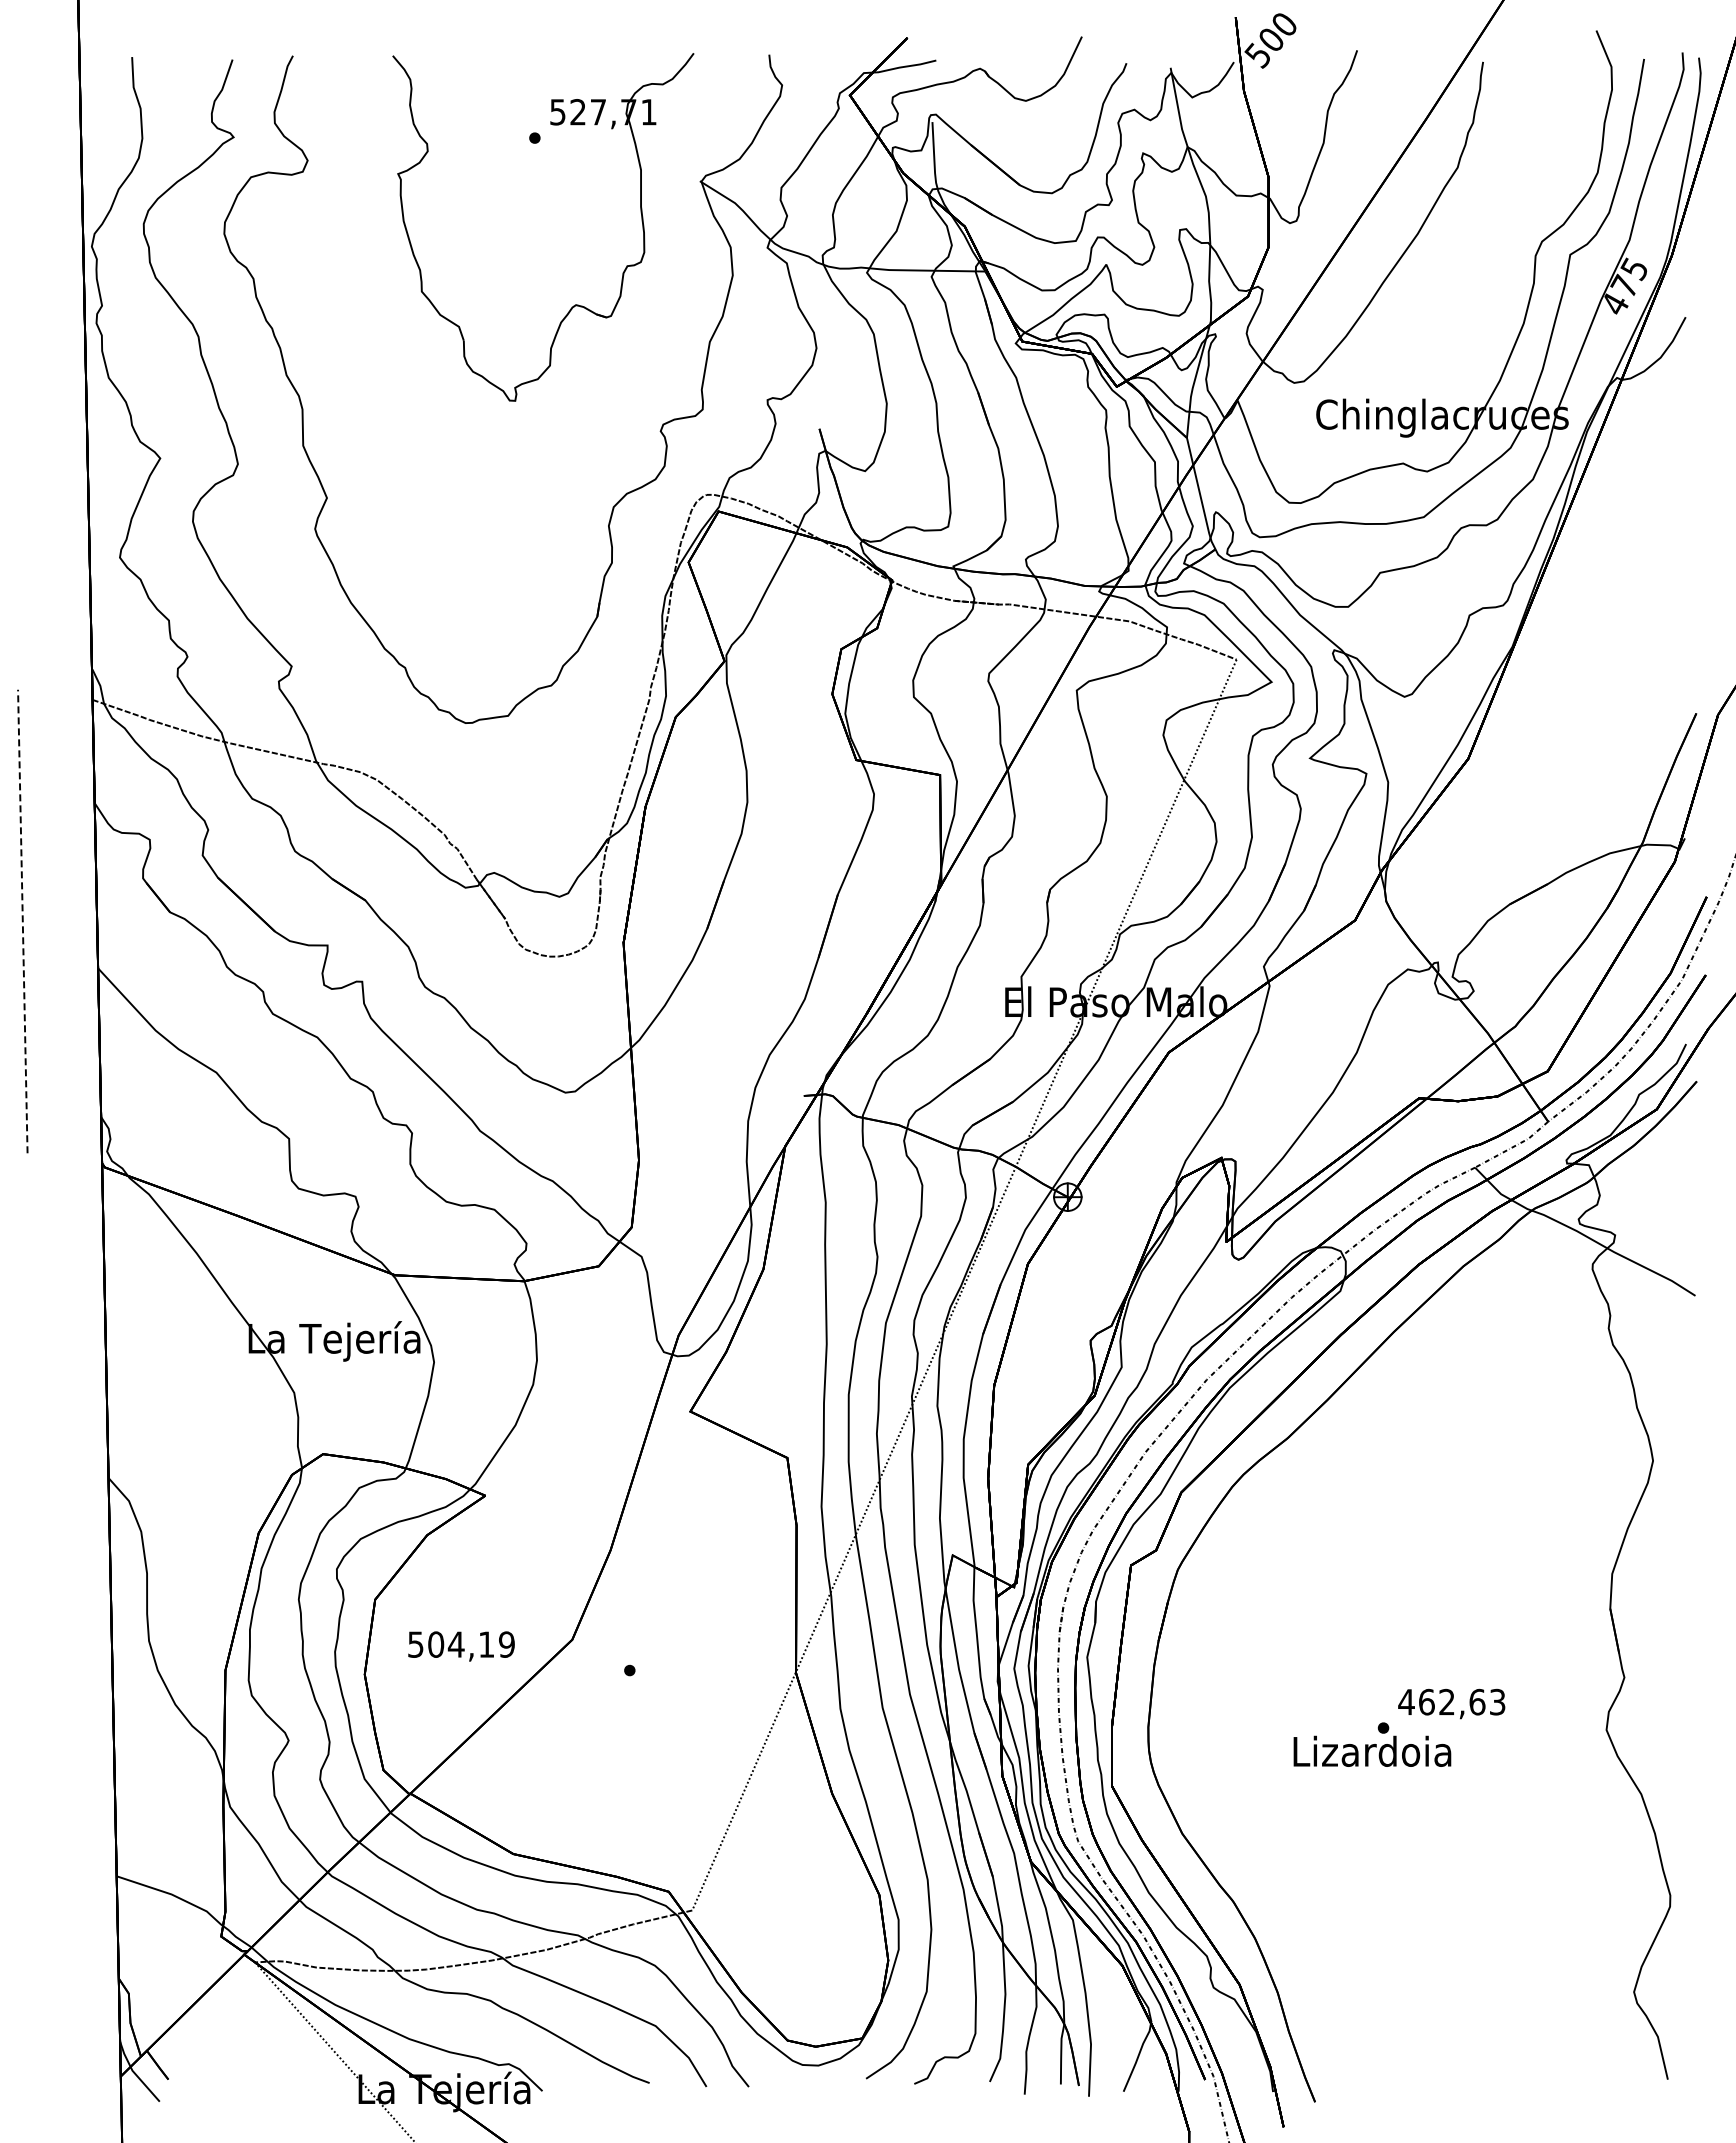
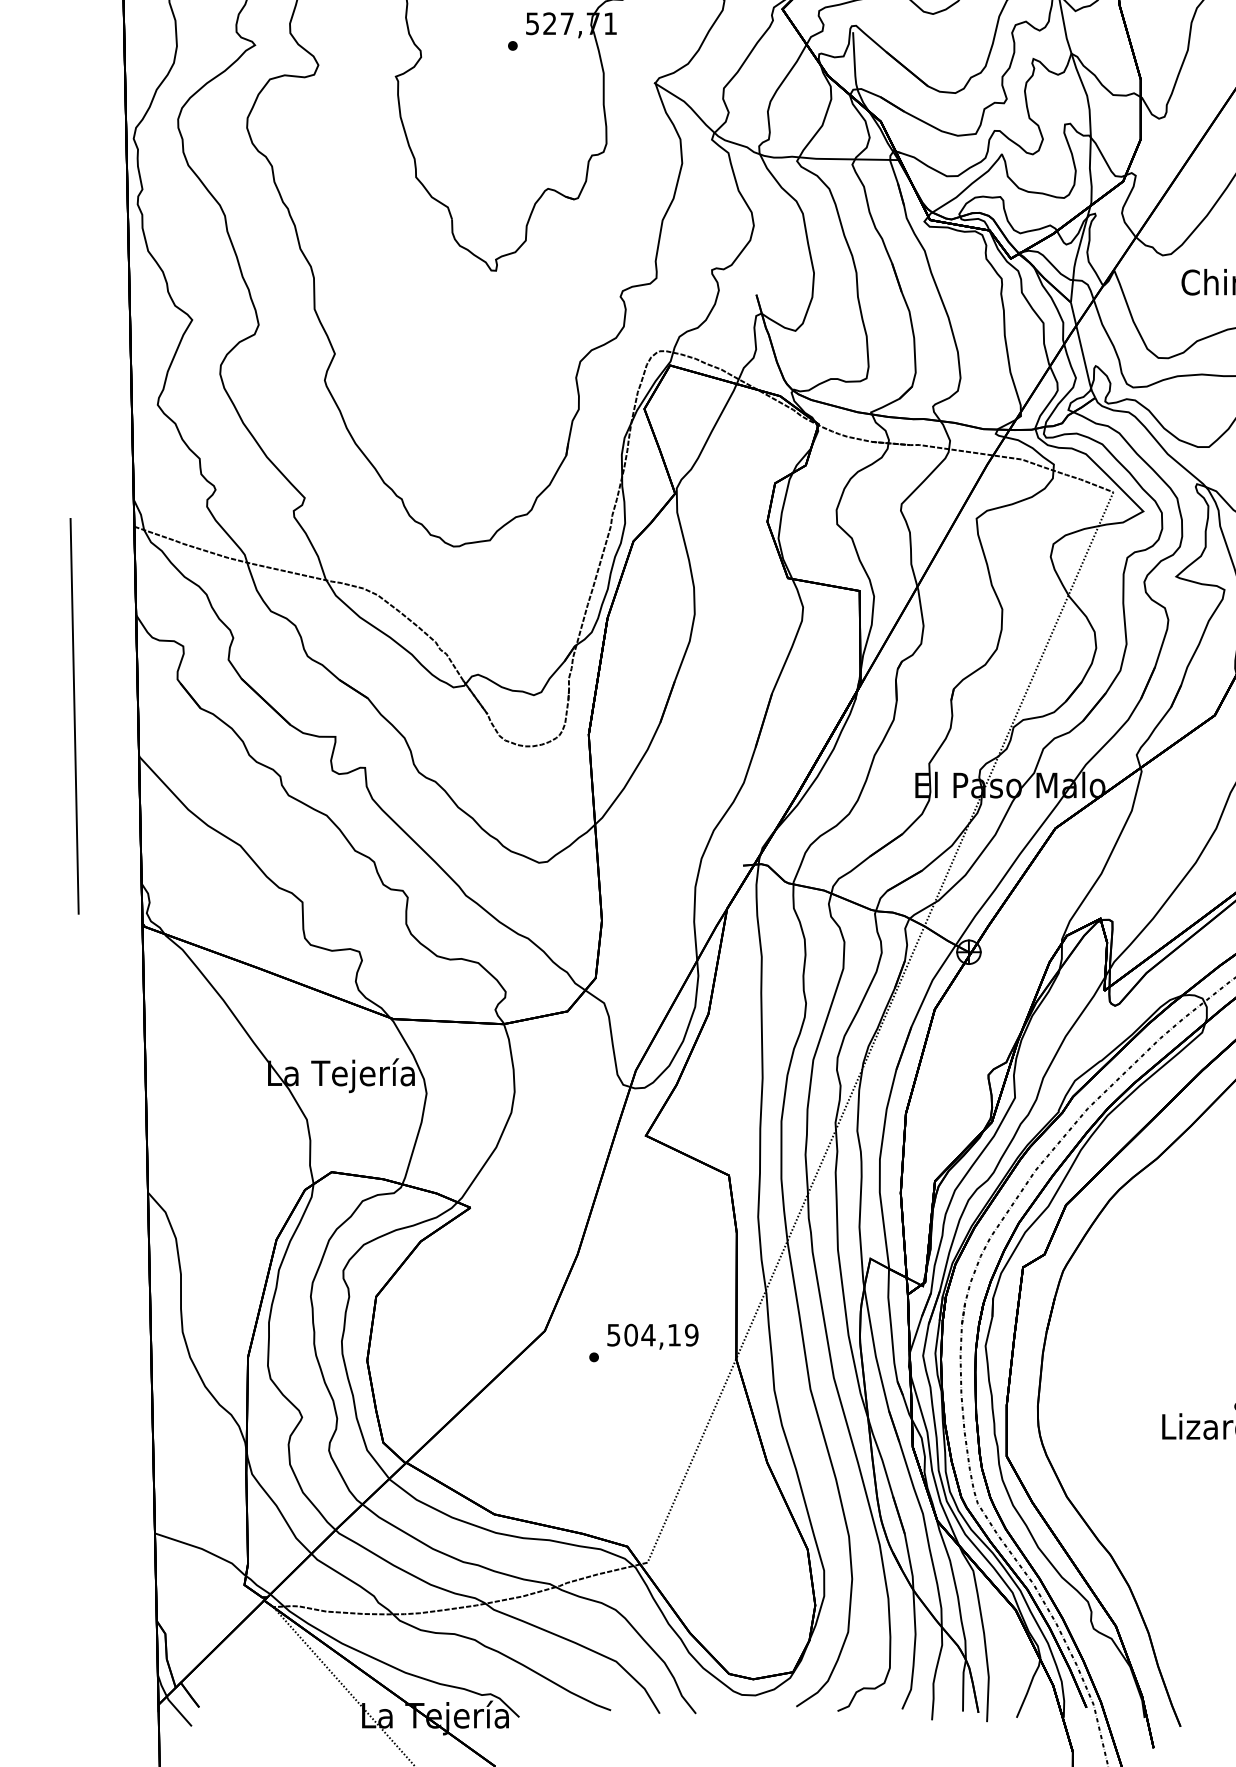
line: (22, 921) -> (74, 716), dashed -> solid
text: (461, 1646) -> (652, 1336), moved

